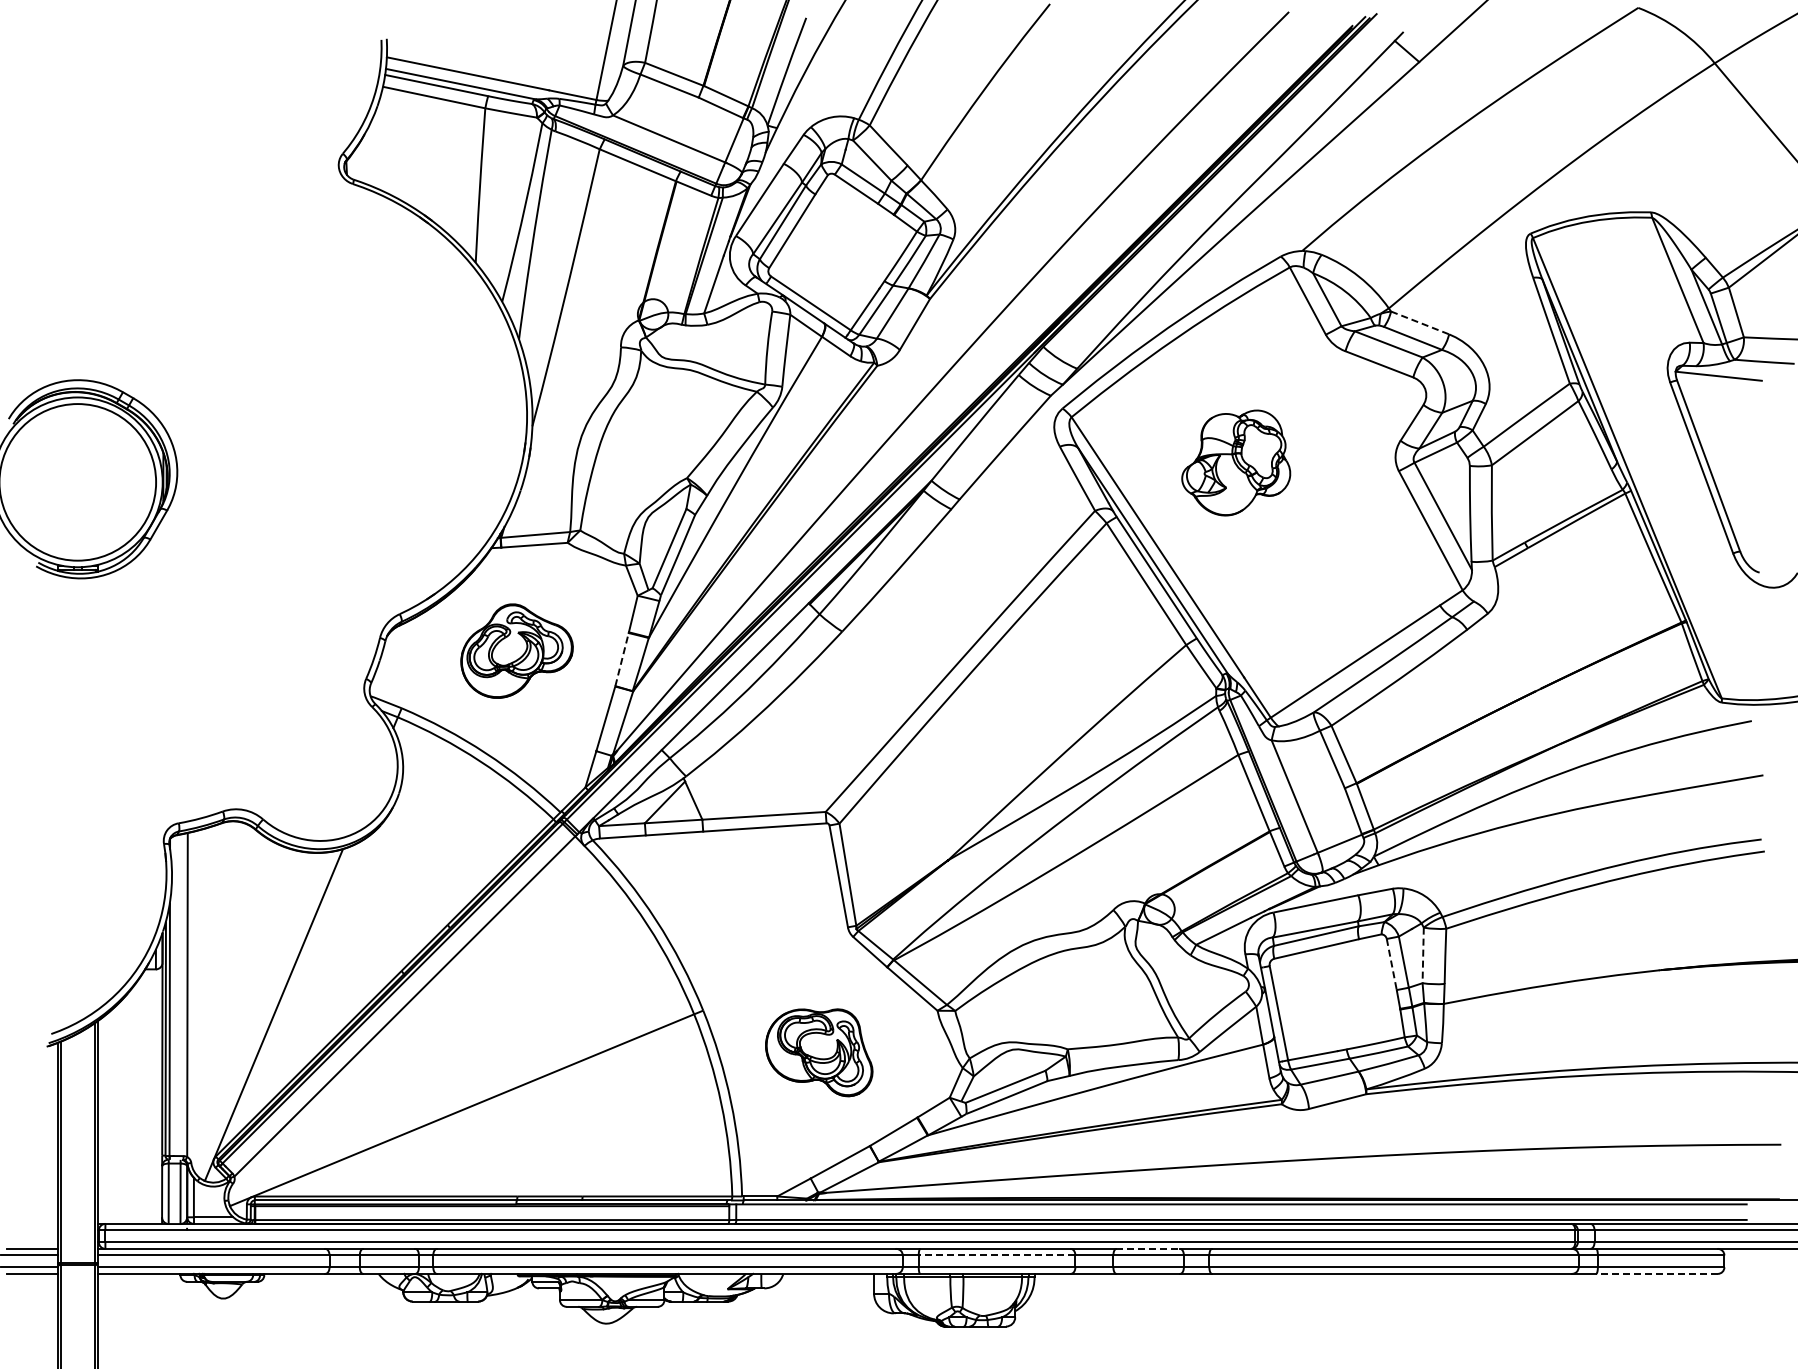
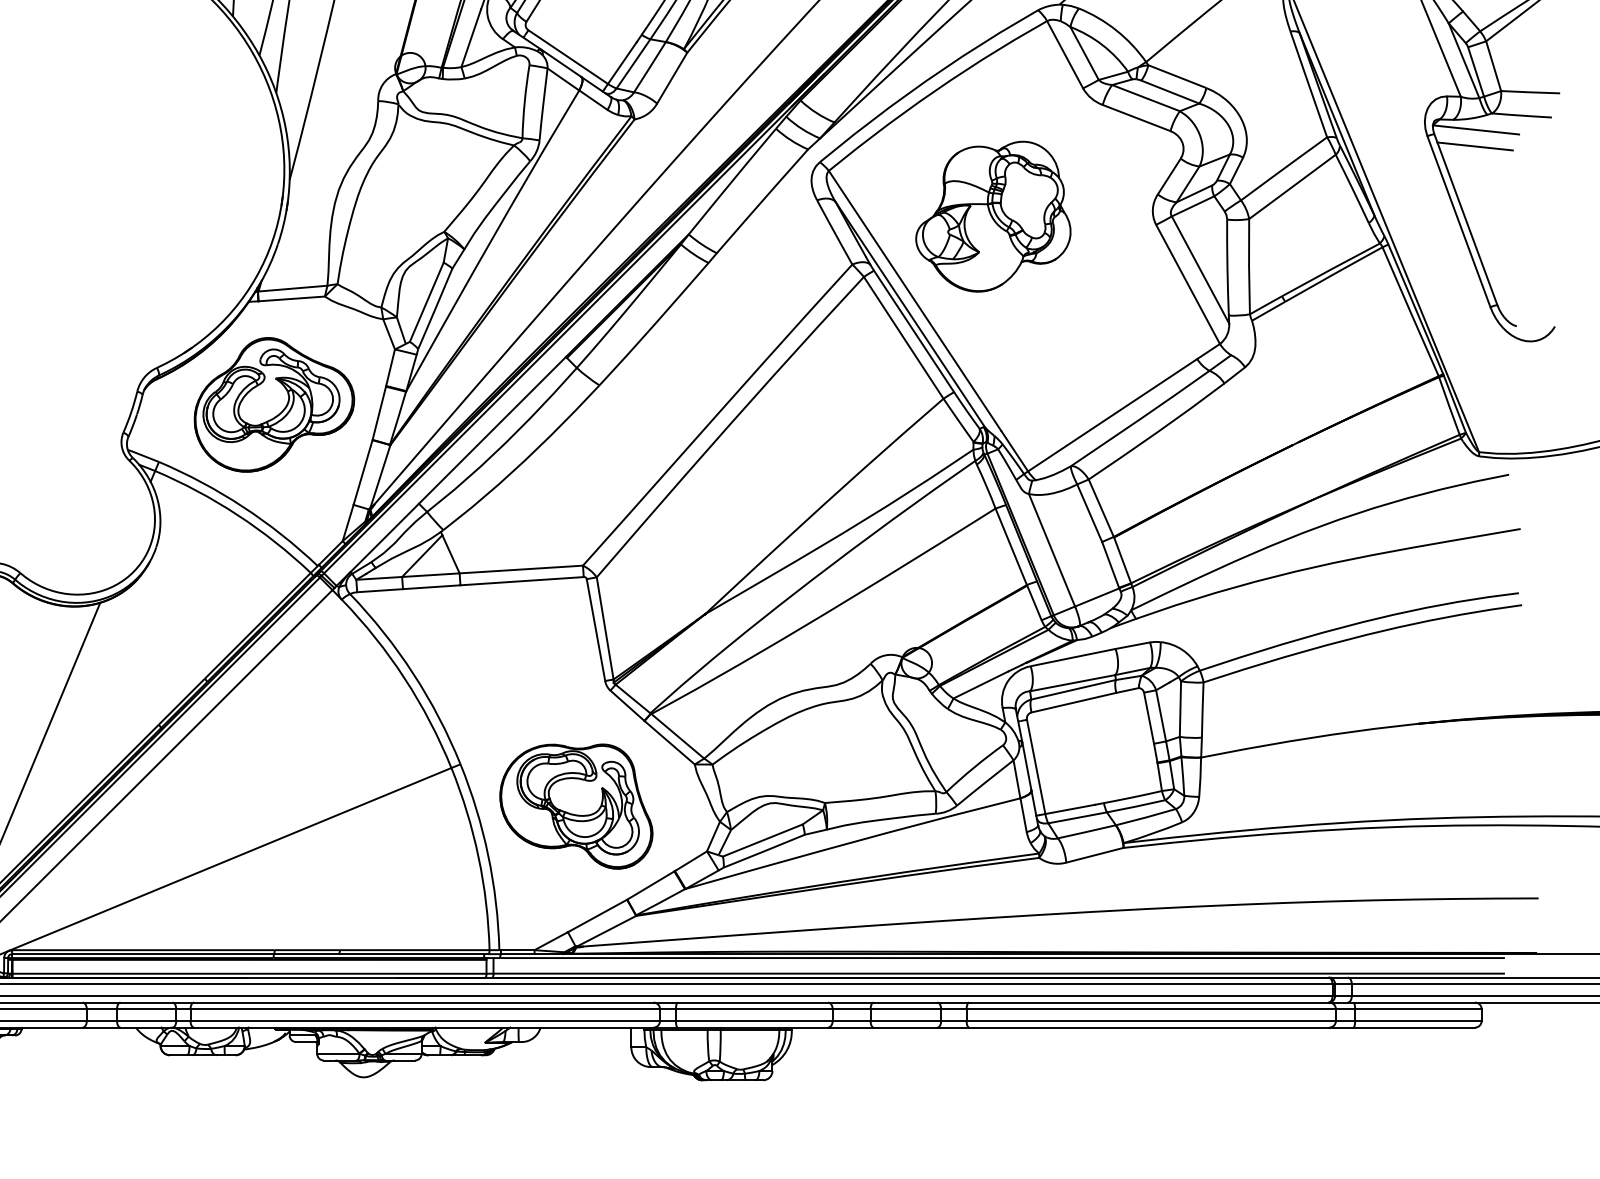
line: (1420, 322) -> (1177, 76), dashed -> solid
line: (1717, 392) -> (1474, 146), added
part: (1236, 462) -> (993, 216), size x1.43
part: (516, 650) -> (273, 404), size x1.43
line: (622, 659) -> (379, 413), dashed -> solid
line: (1423, 955) -> (1180, 709), dashed -> solid
line: (1391, 965) -> (1148, 719), dashed -> solid
part: (819, 1052) -> (576, 806), size x1.43
line: (1148, 1248) -> (905, 1002), dashed -> solid
line: (996, 1255) -> (753, 1009), dashed -> solid
line: (1656, 1273) -> (1413, 1027), dashed -> solid

